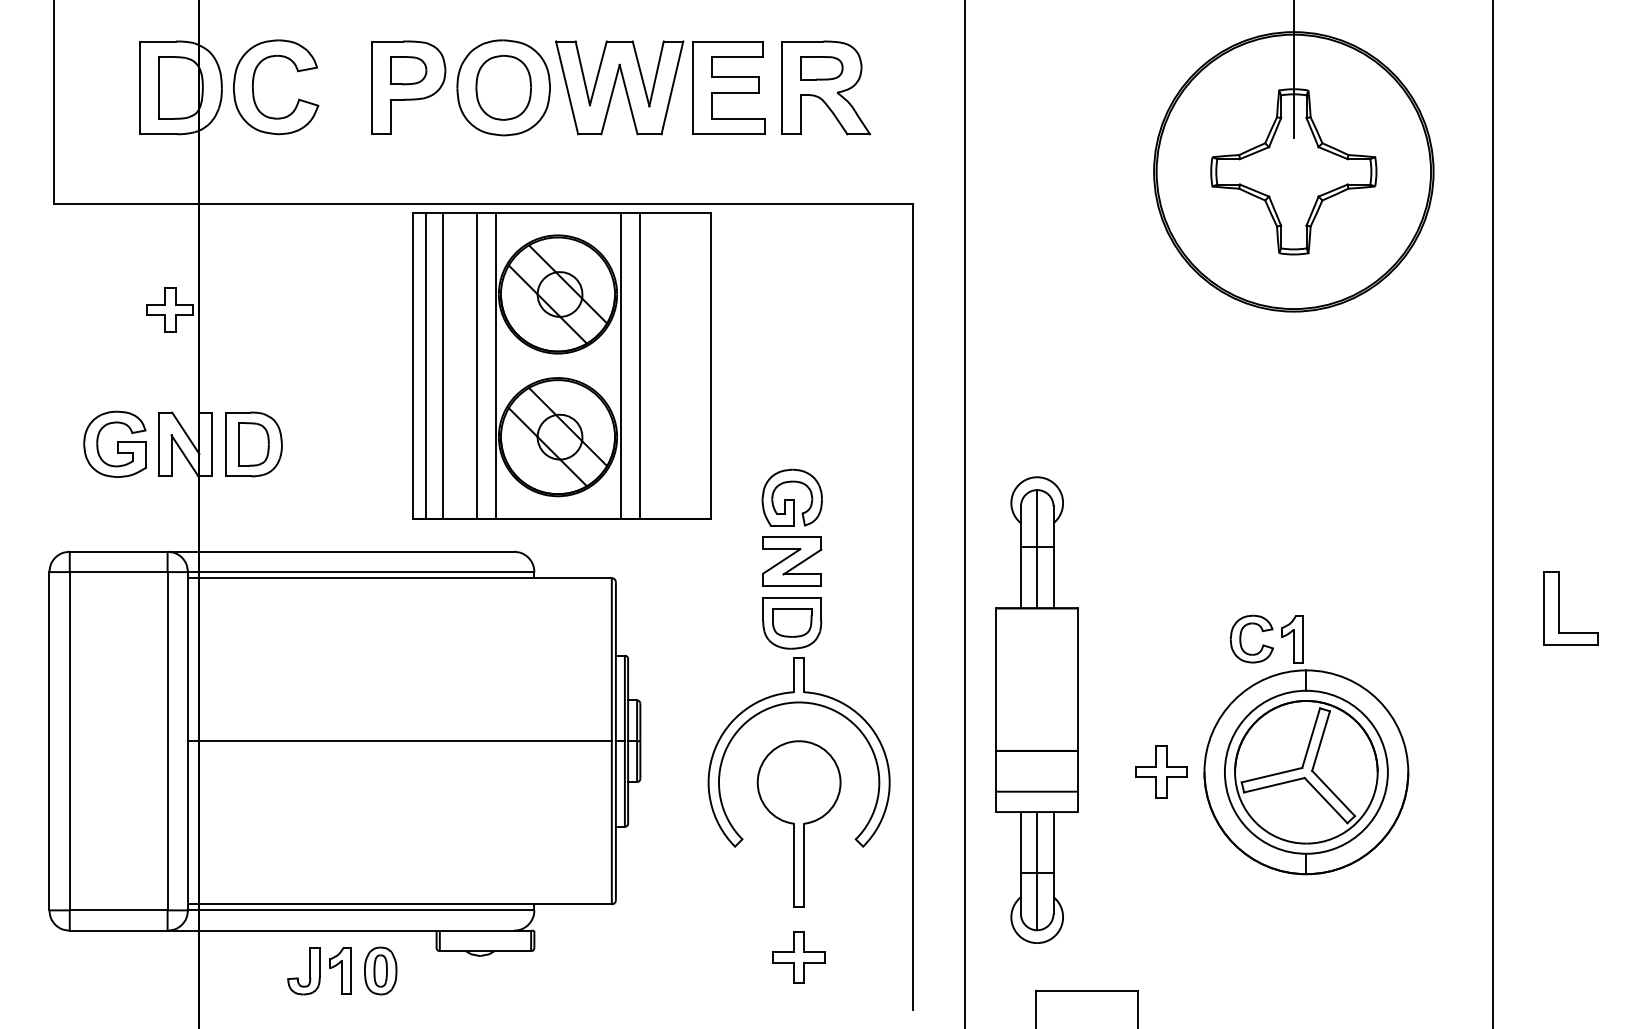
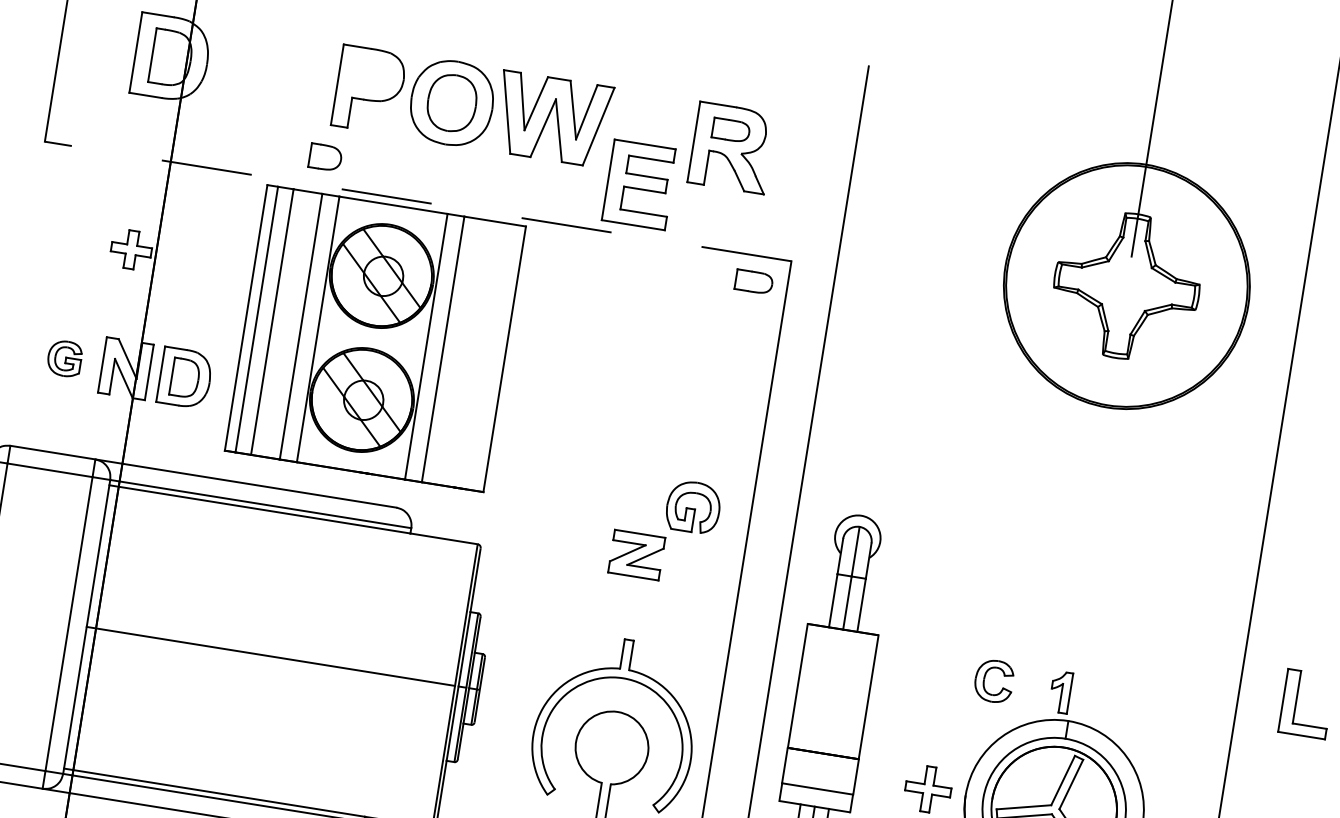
part: (408, 70) -> (325, 157), moved
part: (728, 87) -> (639, 184), moved
part: (254, 93) -> (234, 73), removed
line: (483, 204) -> (418, 201), solid -> dashed
part: (874, 234) -> (753, 282), added
part: (561, 365) -> (374, 338), moved
part: (114, 443) -> (64, 357), size x0.6
part: (791, 497) -> (692, 506), moved
part: (792, 623) -> (628, 608), removed
part: (1241, 638) -> (985, 679), moved

